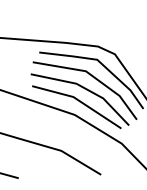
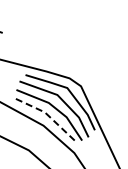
line: (80, 101) -> (49, 116), solid -> dashed

